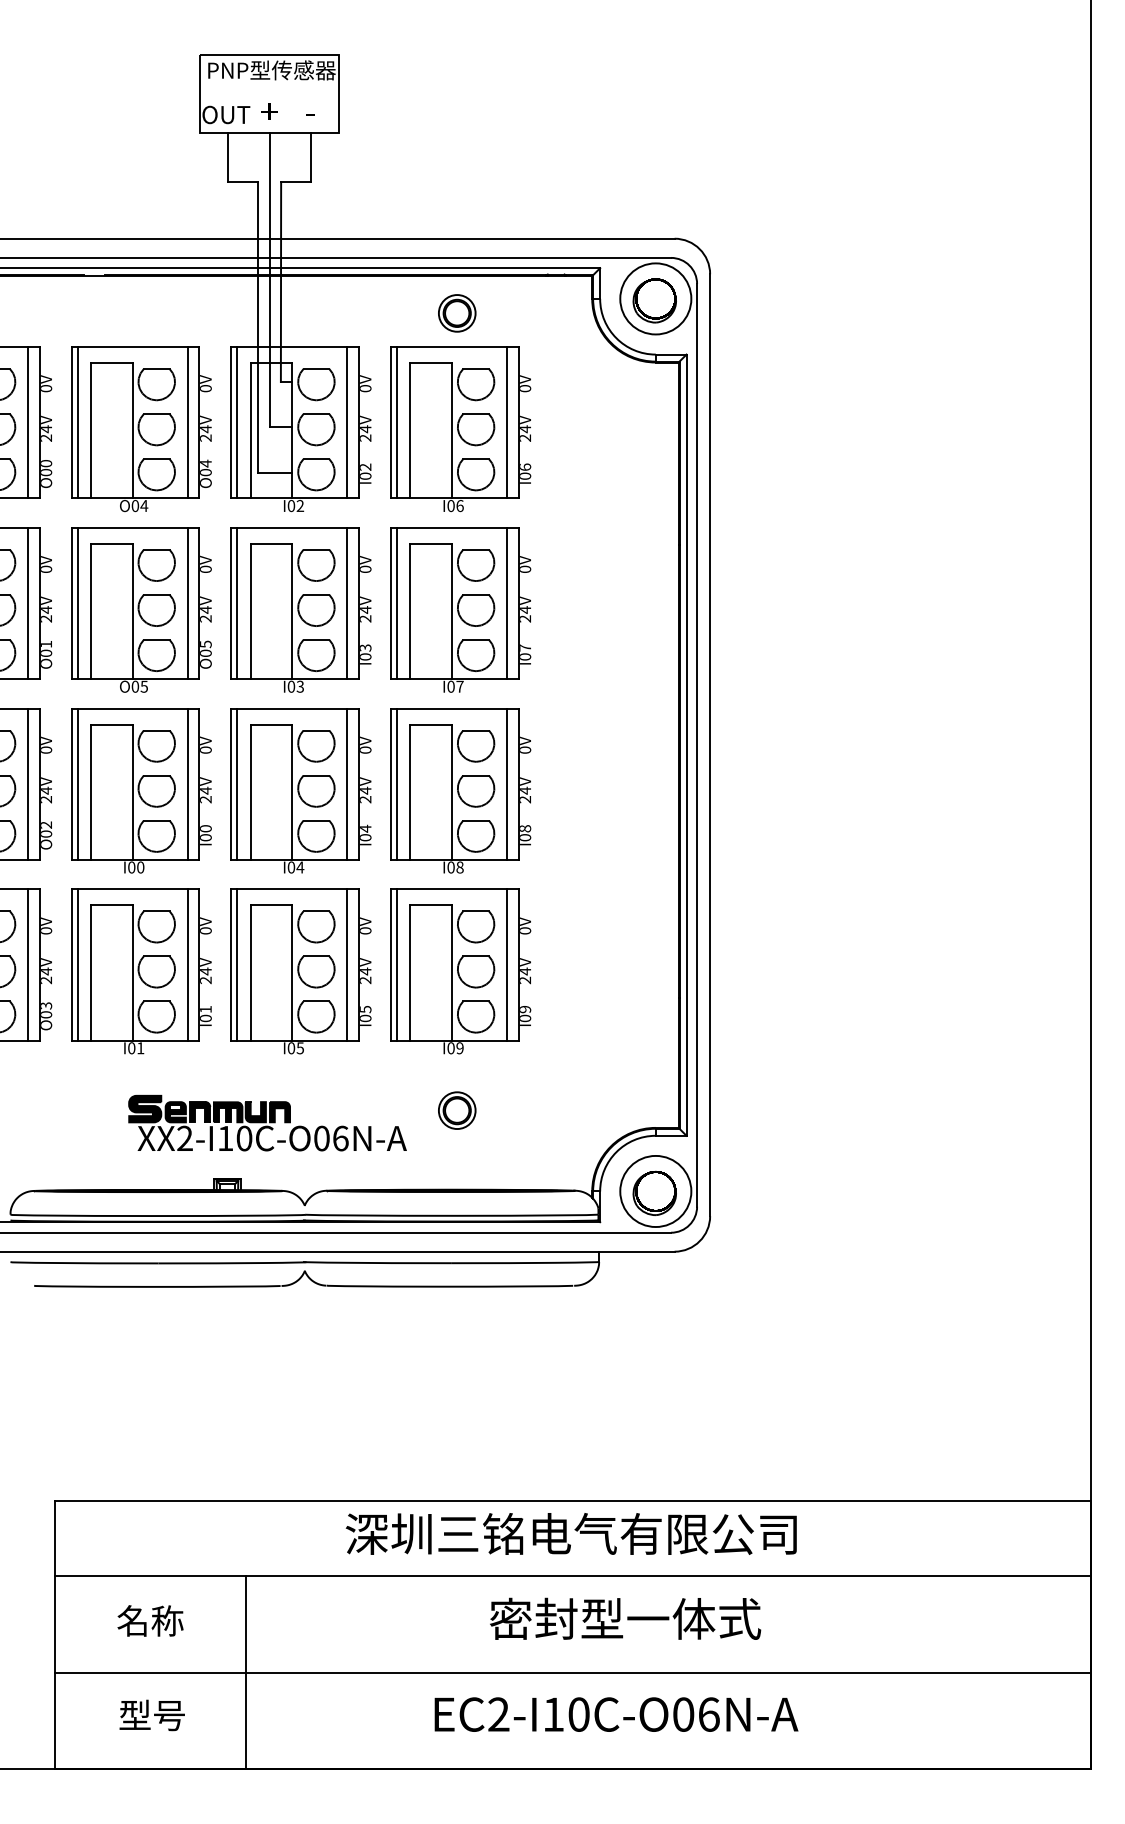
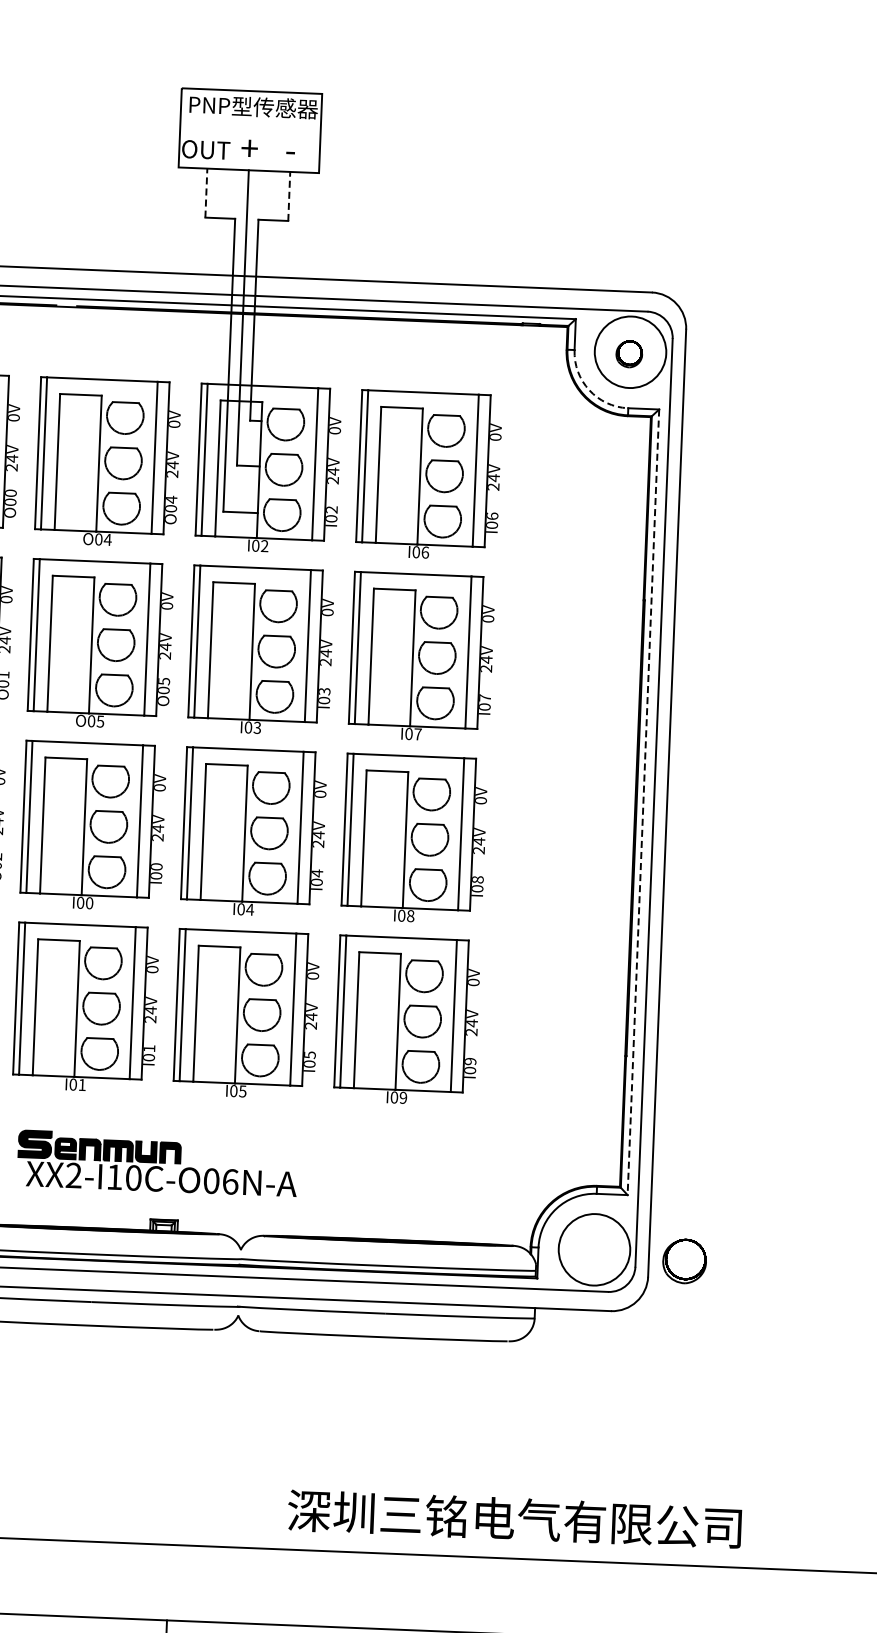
line: (228, 157) -> (206, 192), solid -> dashed
line: (310, 157) -> (289, 196), solid -> dashed
part: (654, 300) -> (629, 353), size x0.6
part: (457, 313) -> (430, 358), removed
arc: (616, 338) -> (589, 390), solid -> dashed
line: (686, 745) -> (643, 802), solid -> dashed
part: (457, 1110) -> (398, 1160), removed
part: (267, 1123) -> (157, 1163), moved
part: (654, 1192) -> (684, 1260), moved
text: (570, 1533) -> (513, 1518), moved

